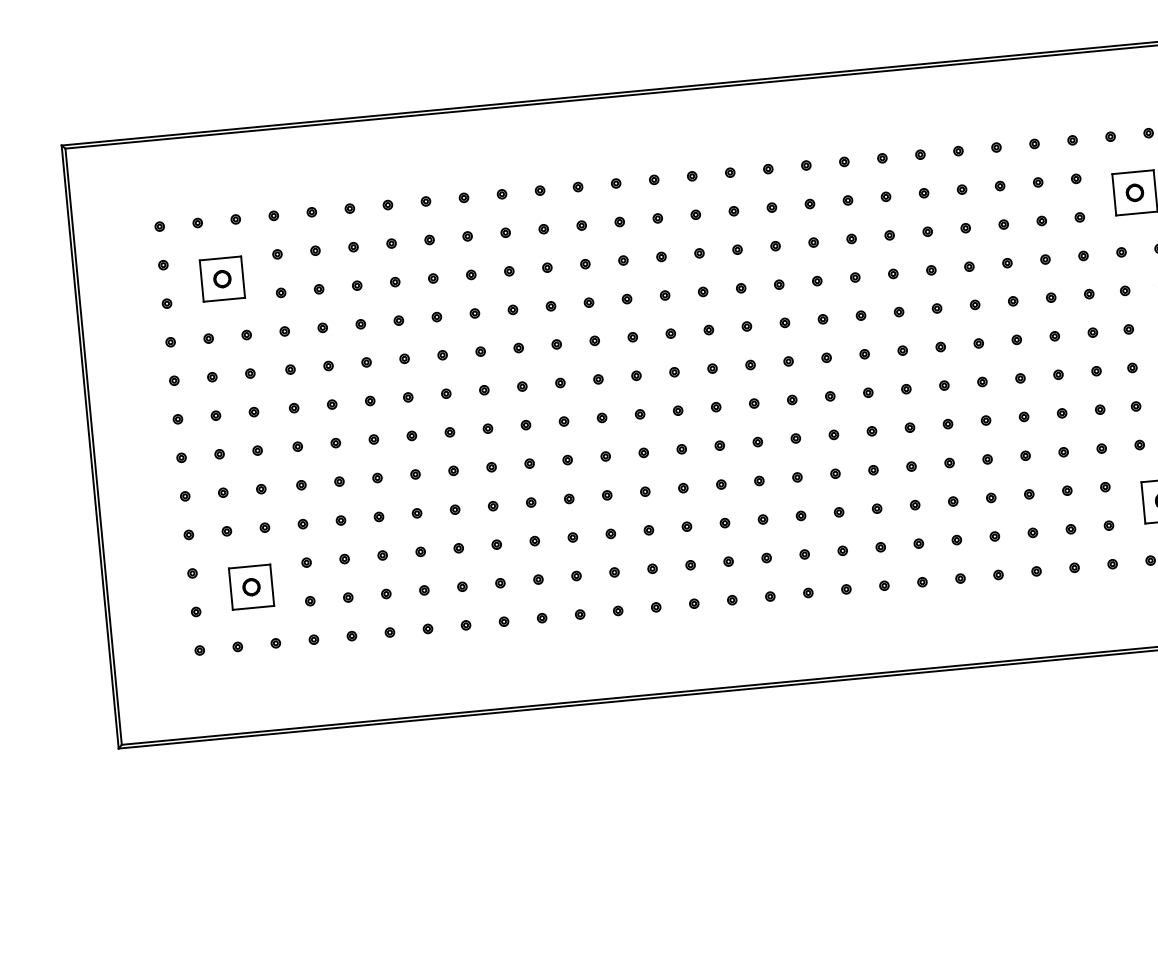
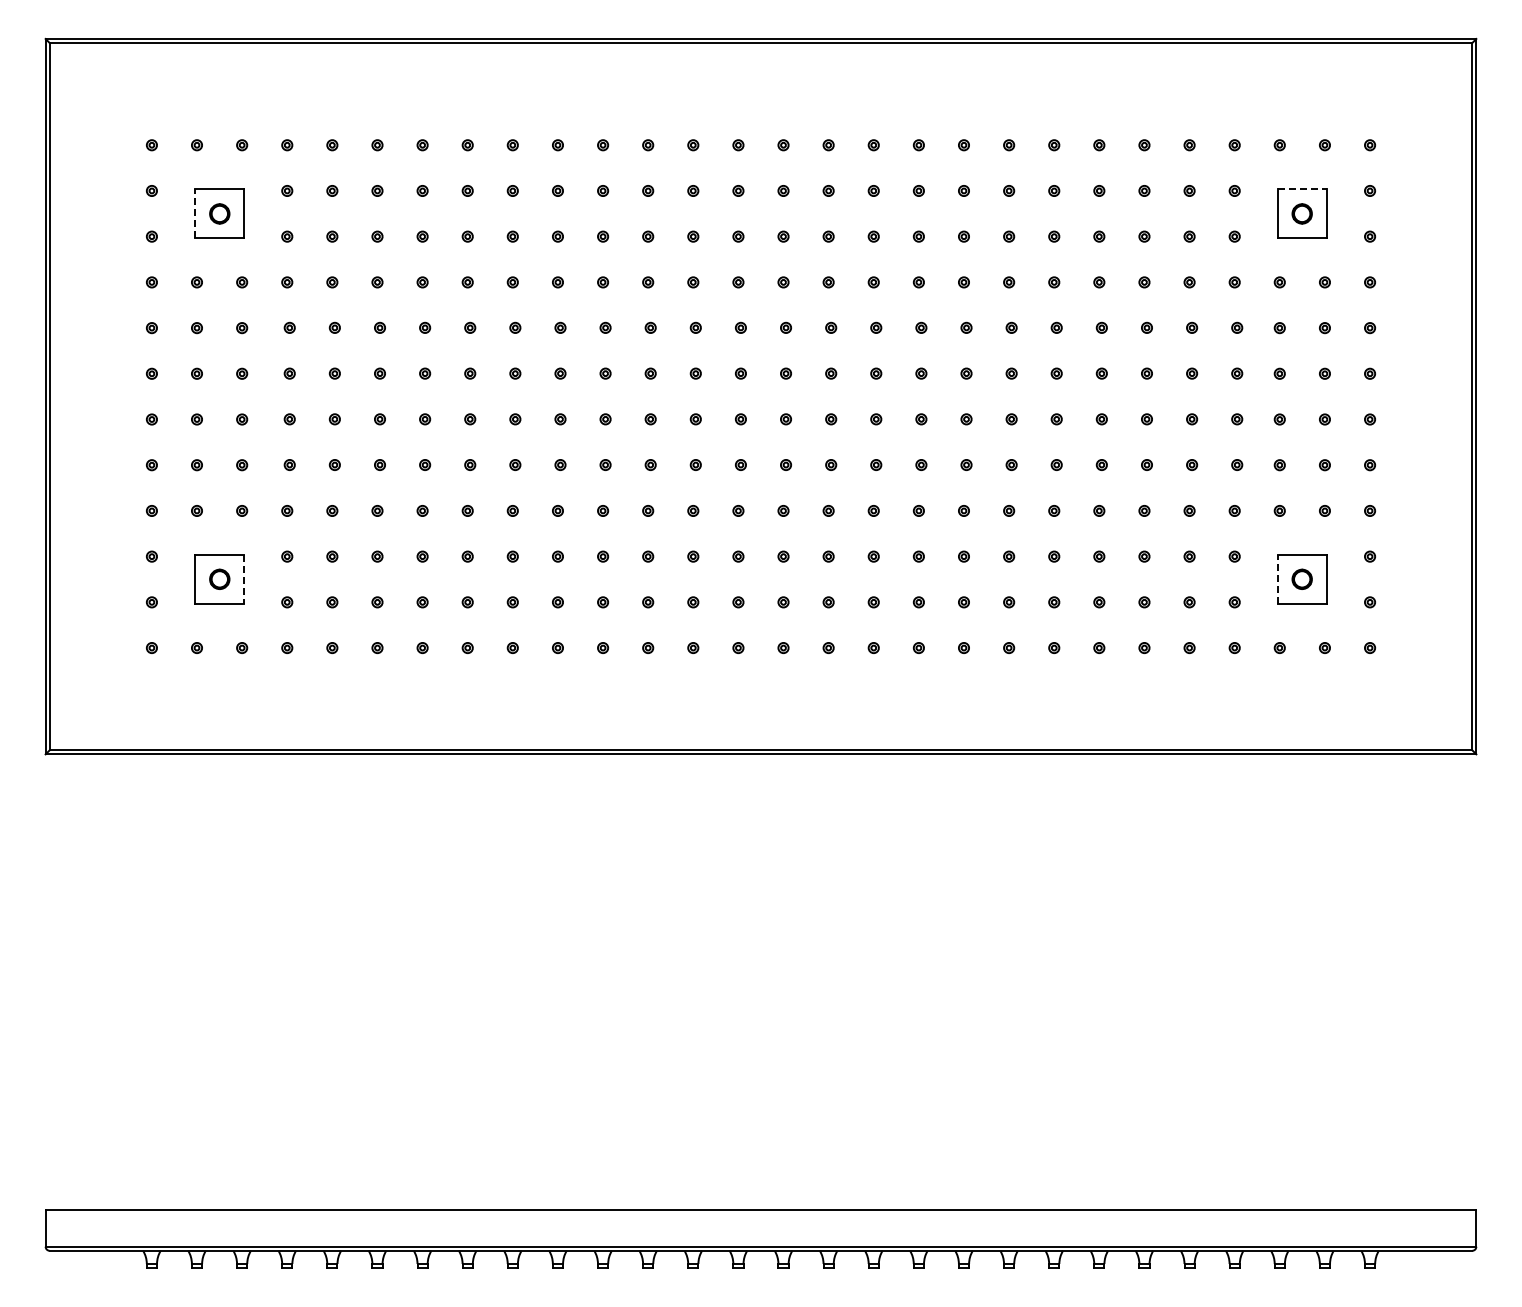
line: (1133, 172) -> (1302, 189), solid -> dashed
line: (201, 280) -> (195, 213), solid -> dashed
line: (1143, 503) -> (1277, 579), solid -> dashed
line: (272, 585) -> (244, 579), solid -> dashed

